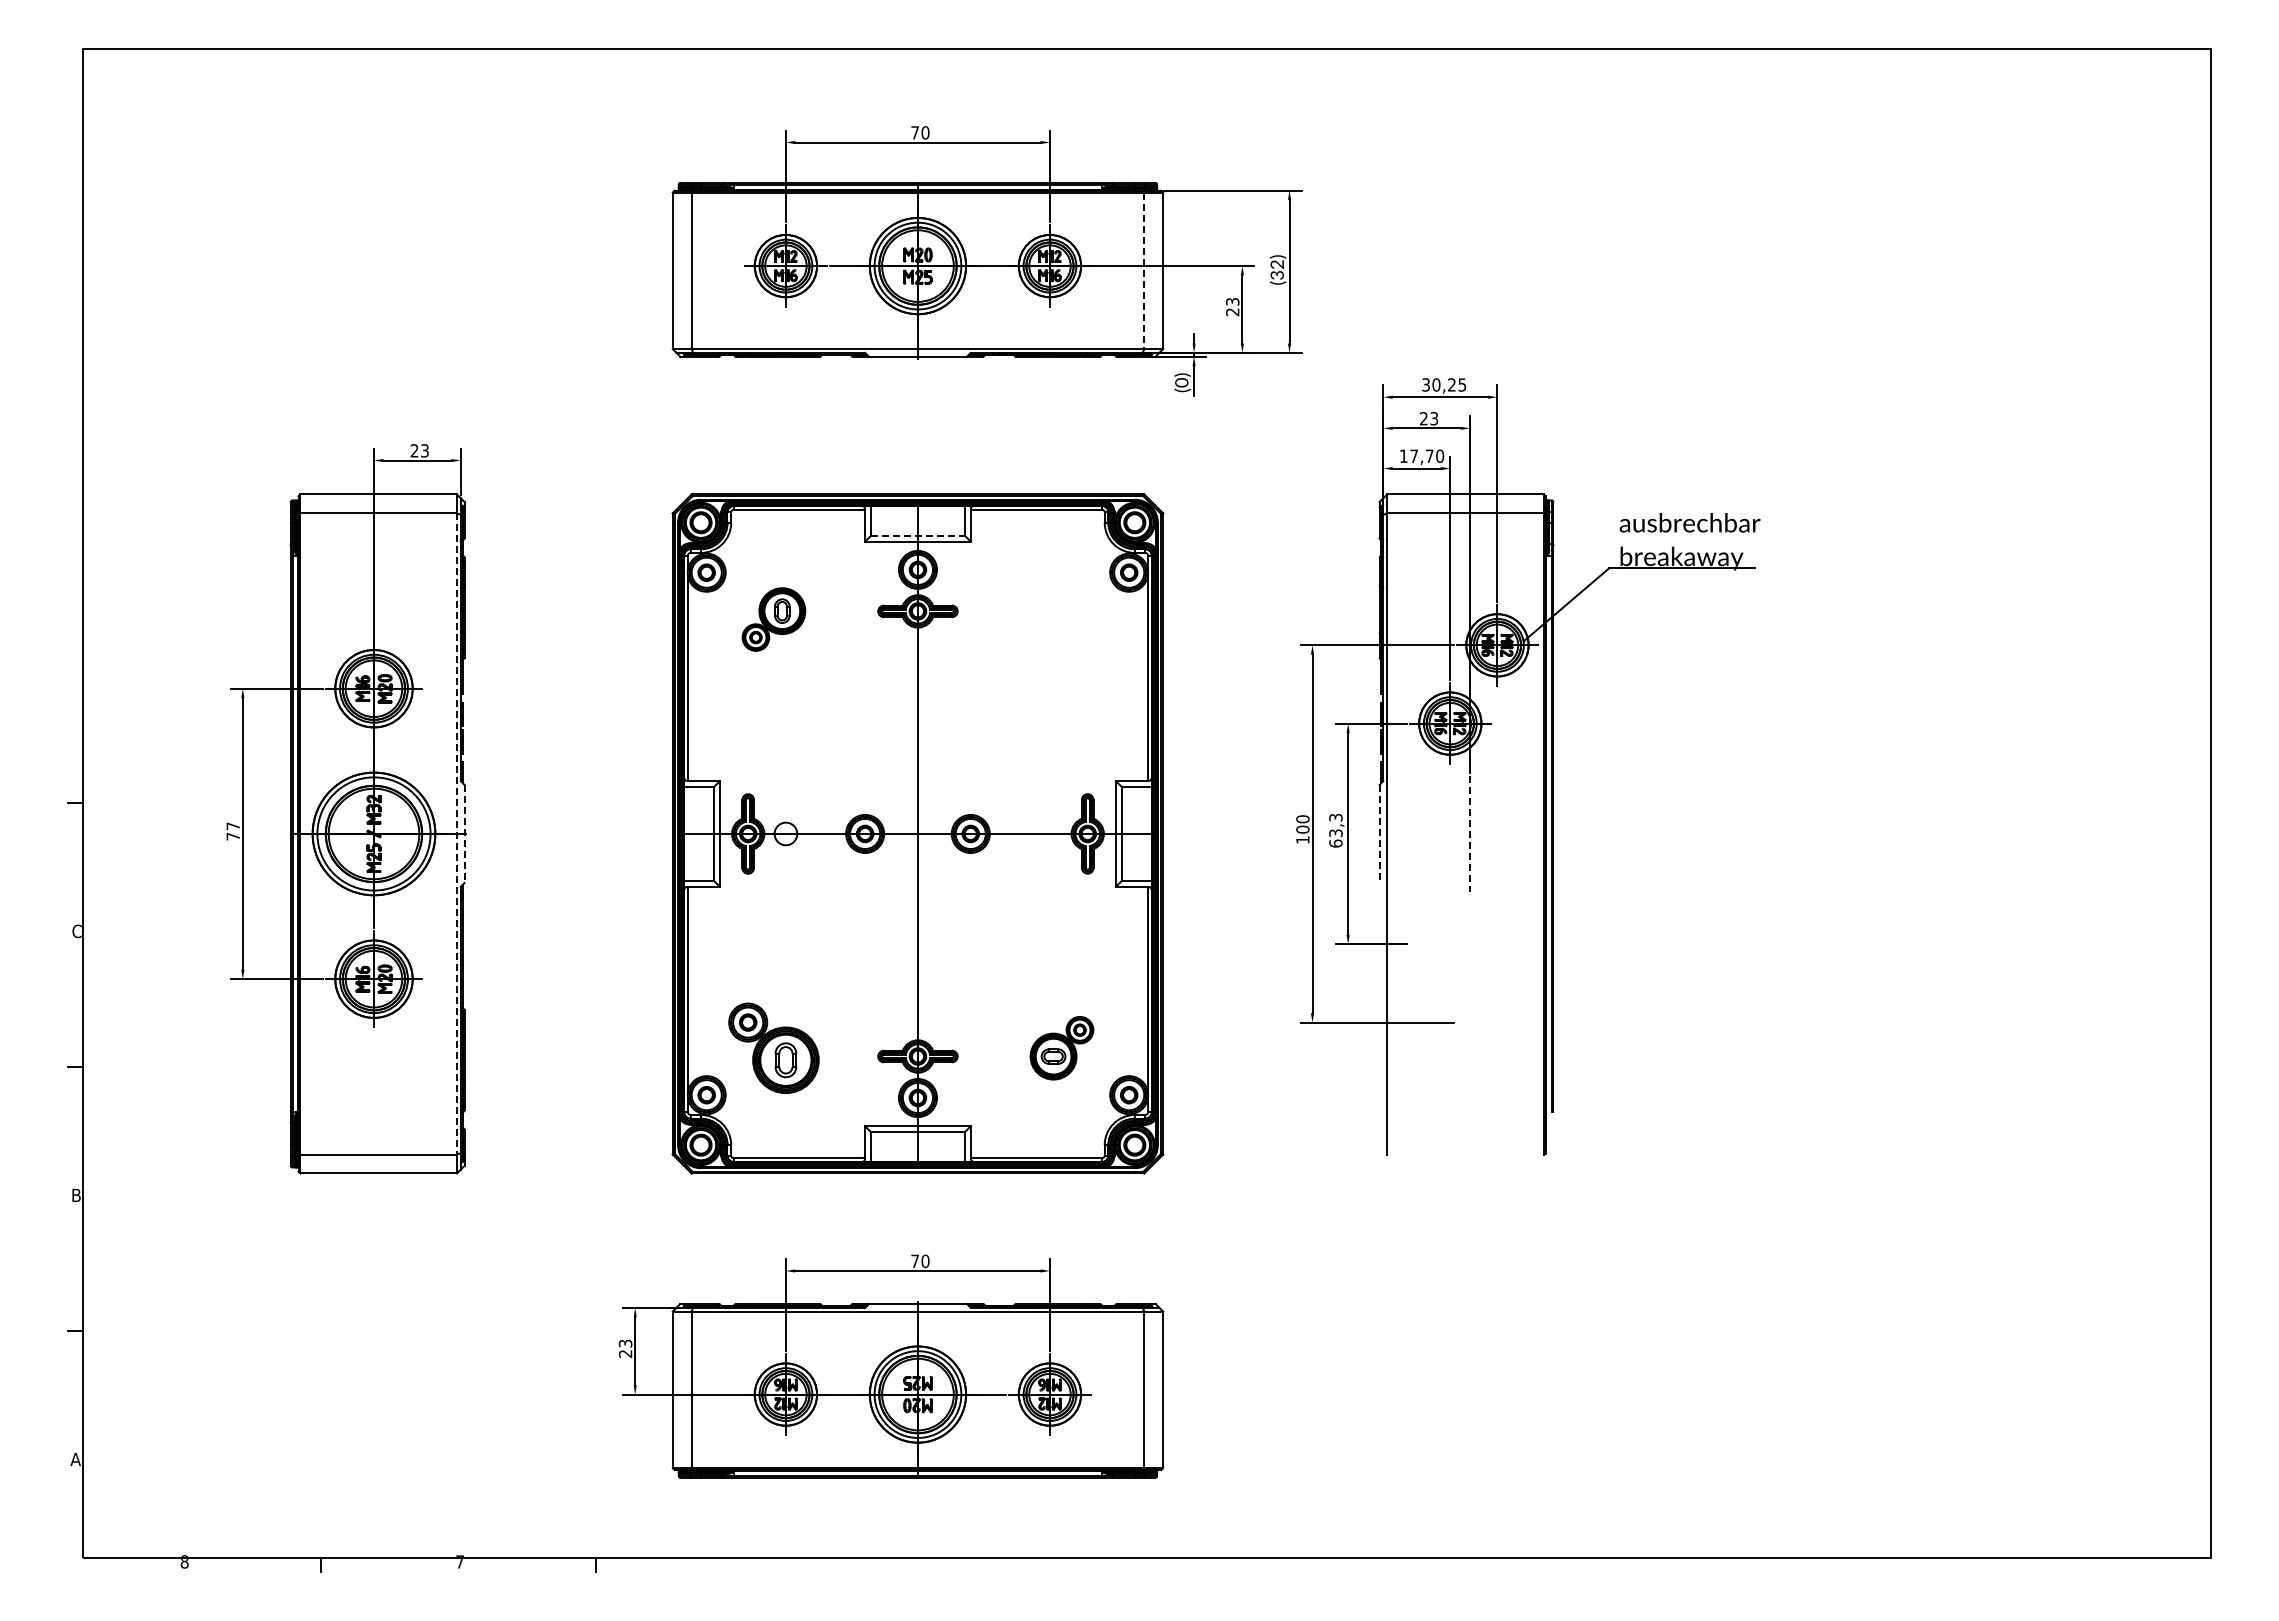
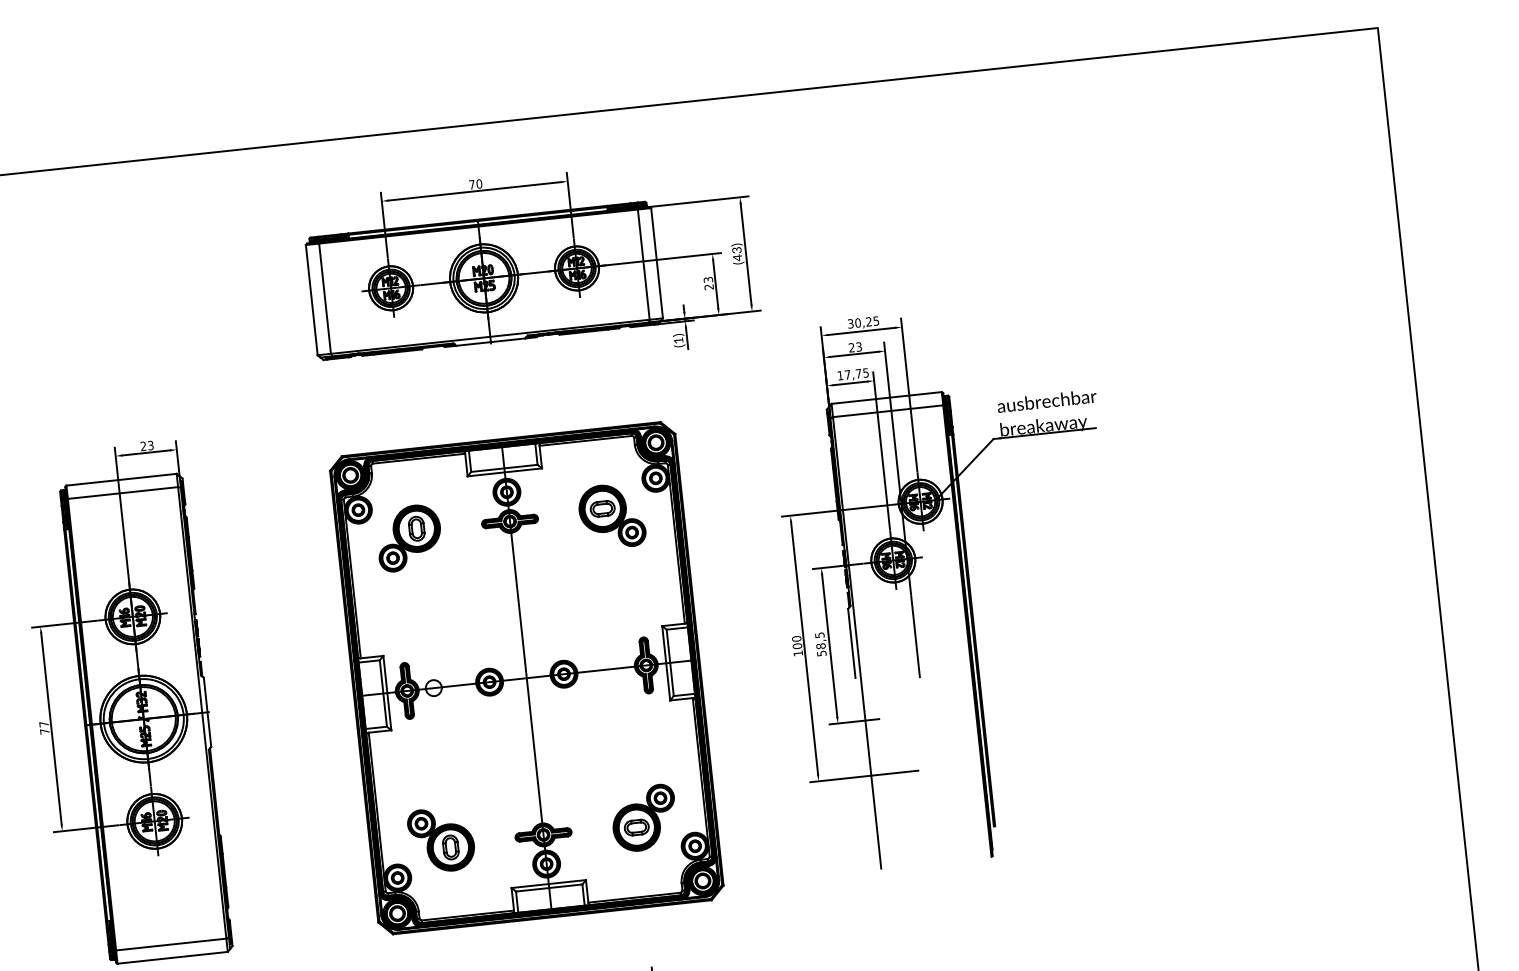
text: (1276, 270) -> (736, 254), (32) -> (43)
line: (1144, 271) -> (643, 265), dashed -> solid
text: (1181, 382) -> (678, 340), (0) -> (1)
text: (1440, 455) -> (866, 372), 17,70 -> 17,75
line: (918, 535) -> (504, 468), dashed -> solid
part: (773, 619) -> (408, 538), size x1.43
part: (1061, 619) -> (611, 516), added
text: (1335, 830) -> (820, 644), 63,3 -> 58,5
line: (456, 833) -> (201, 712), dashed -> solid
line: (1470, 833) -> (915, 636), dashed -> solid
line: (464, 834) -> (207, 712), dashed -> solid
line: (1379, 834) -> (851, 643), dashed -> solid
part: (1061, 1047) -> (643, 817), size x1.43

